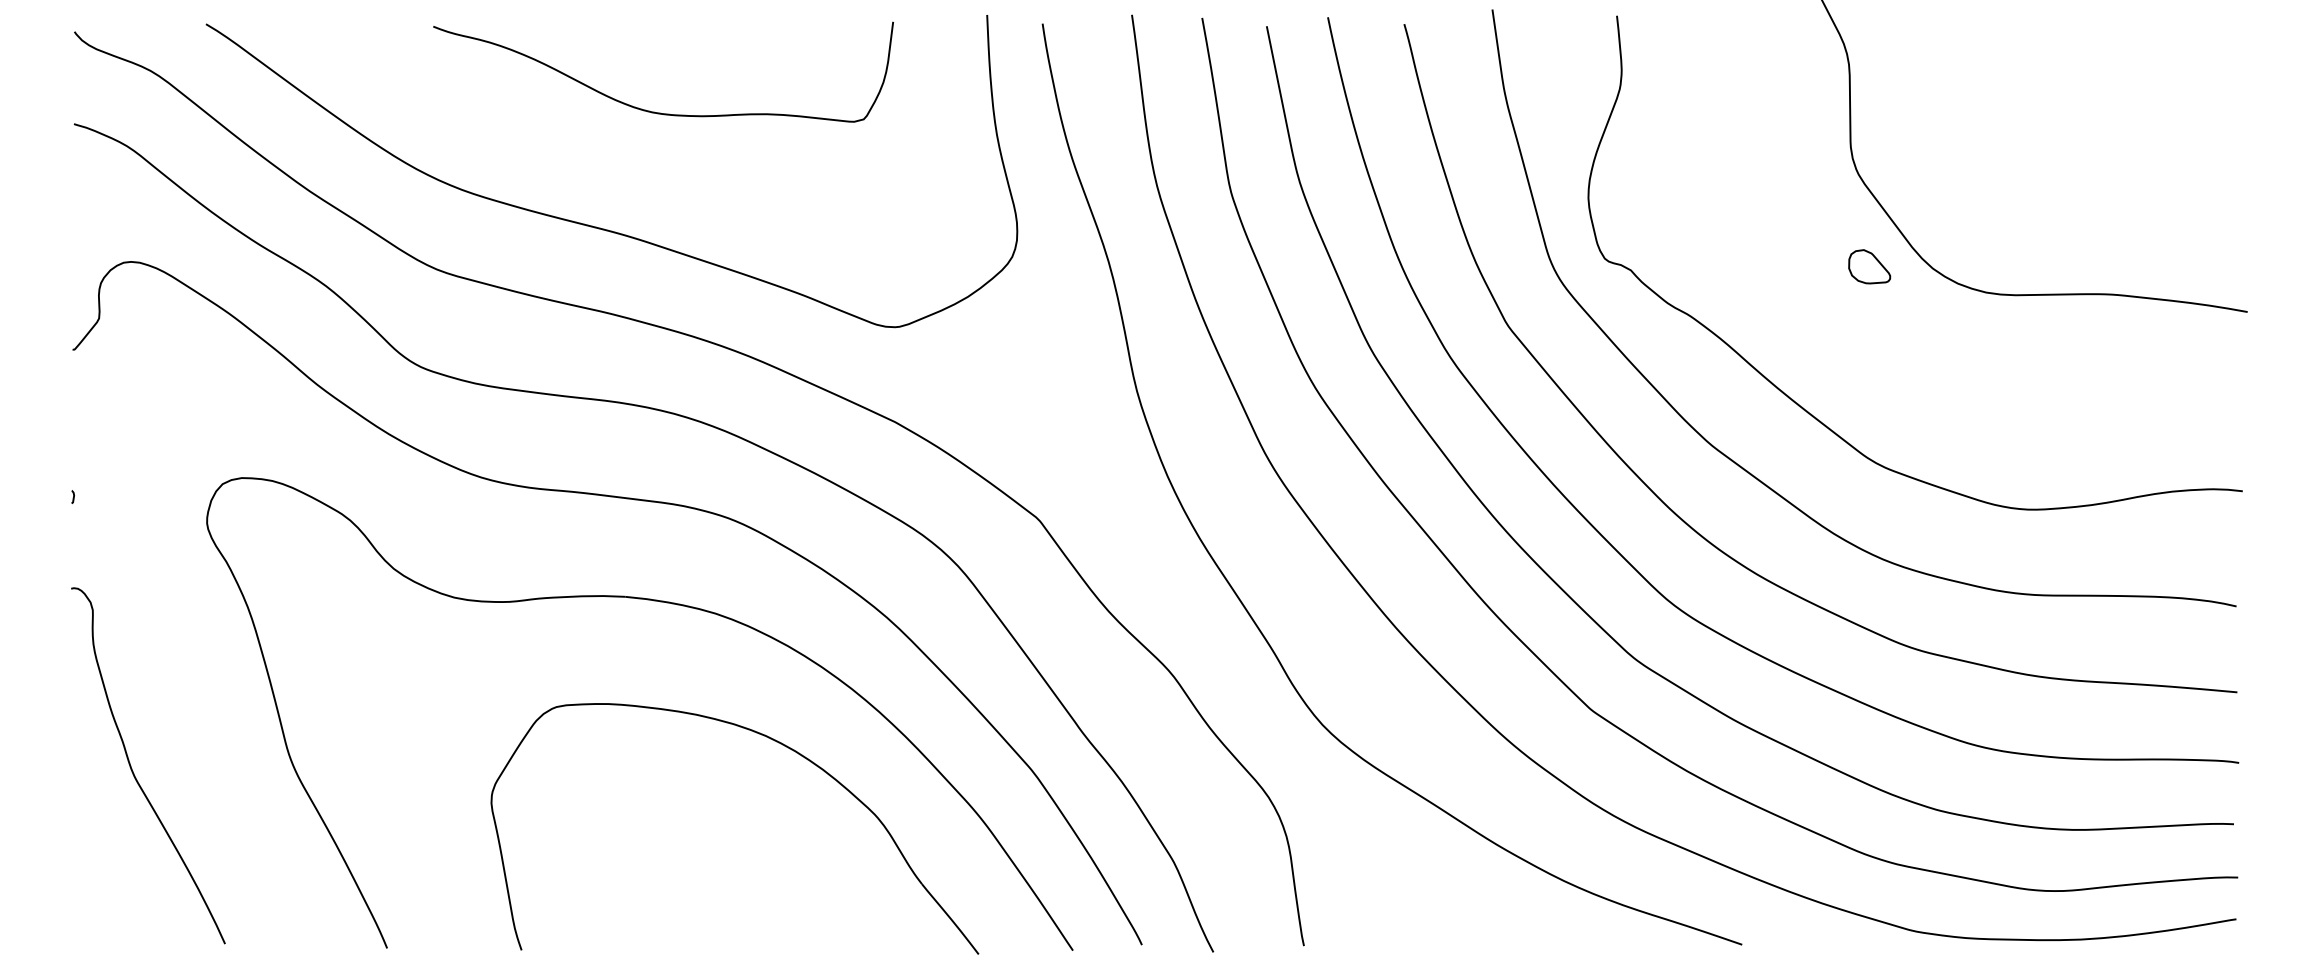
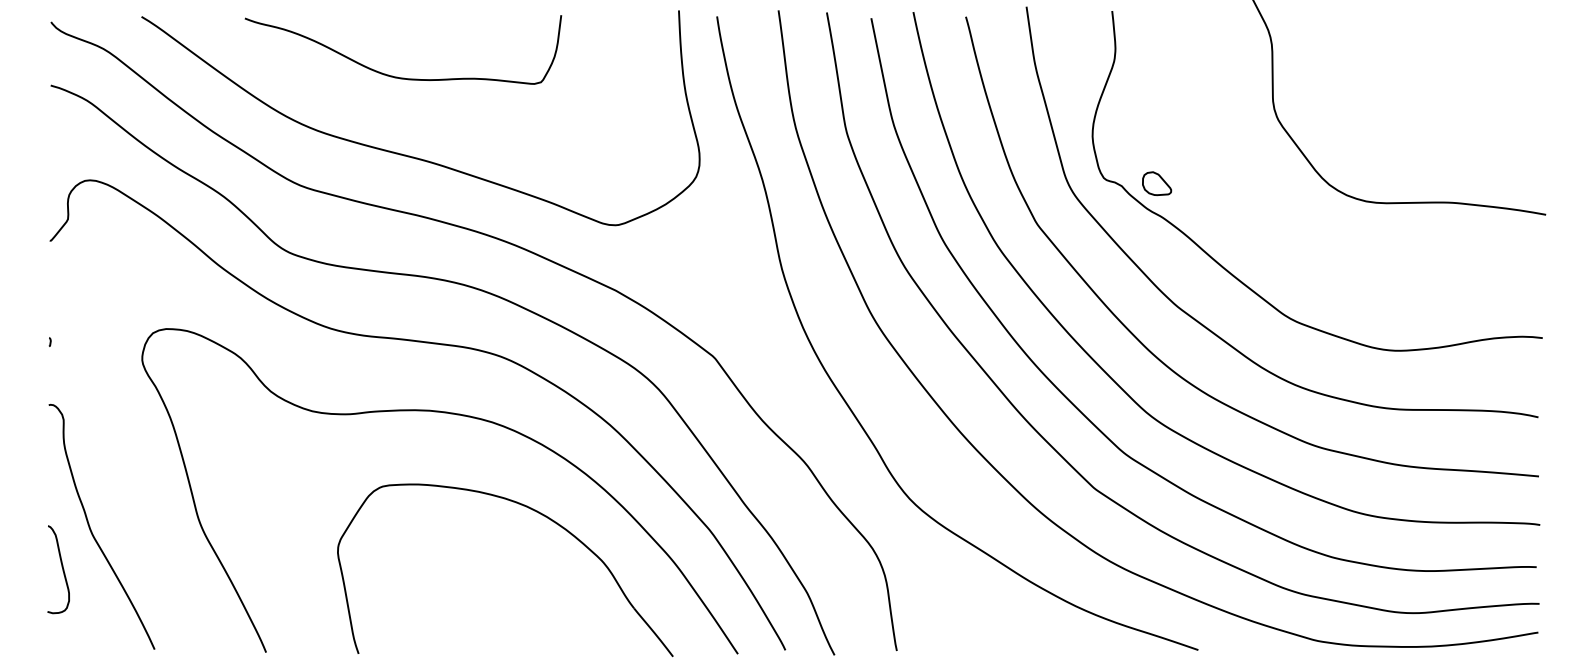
curve: (655, 110) -> (397, 76), moved
part: (1870, 266) -> (1157, 183), moved
curve: (89, 824) -> (61, 567), added

